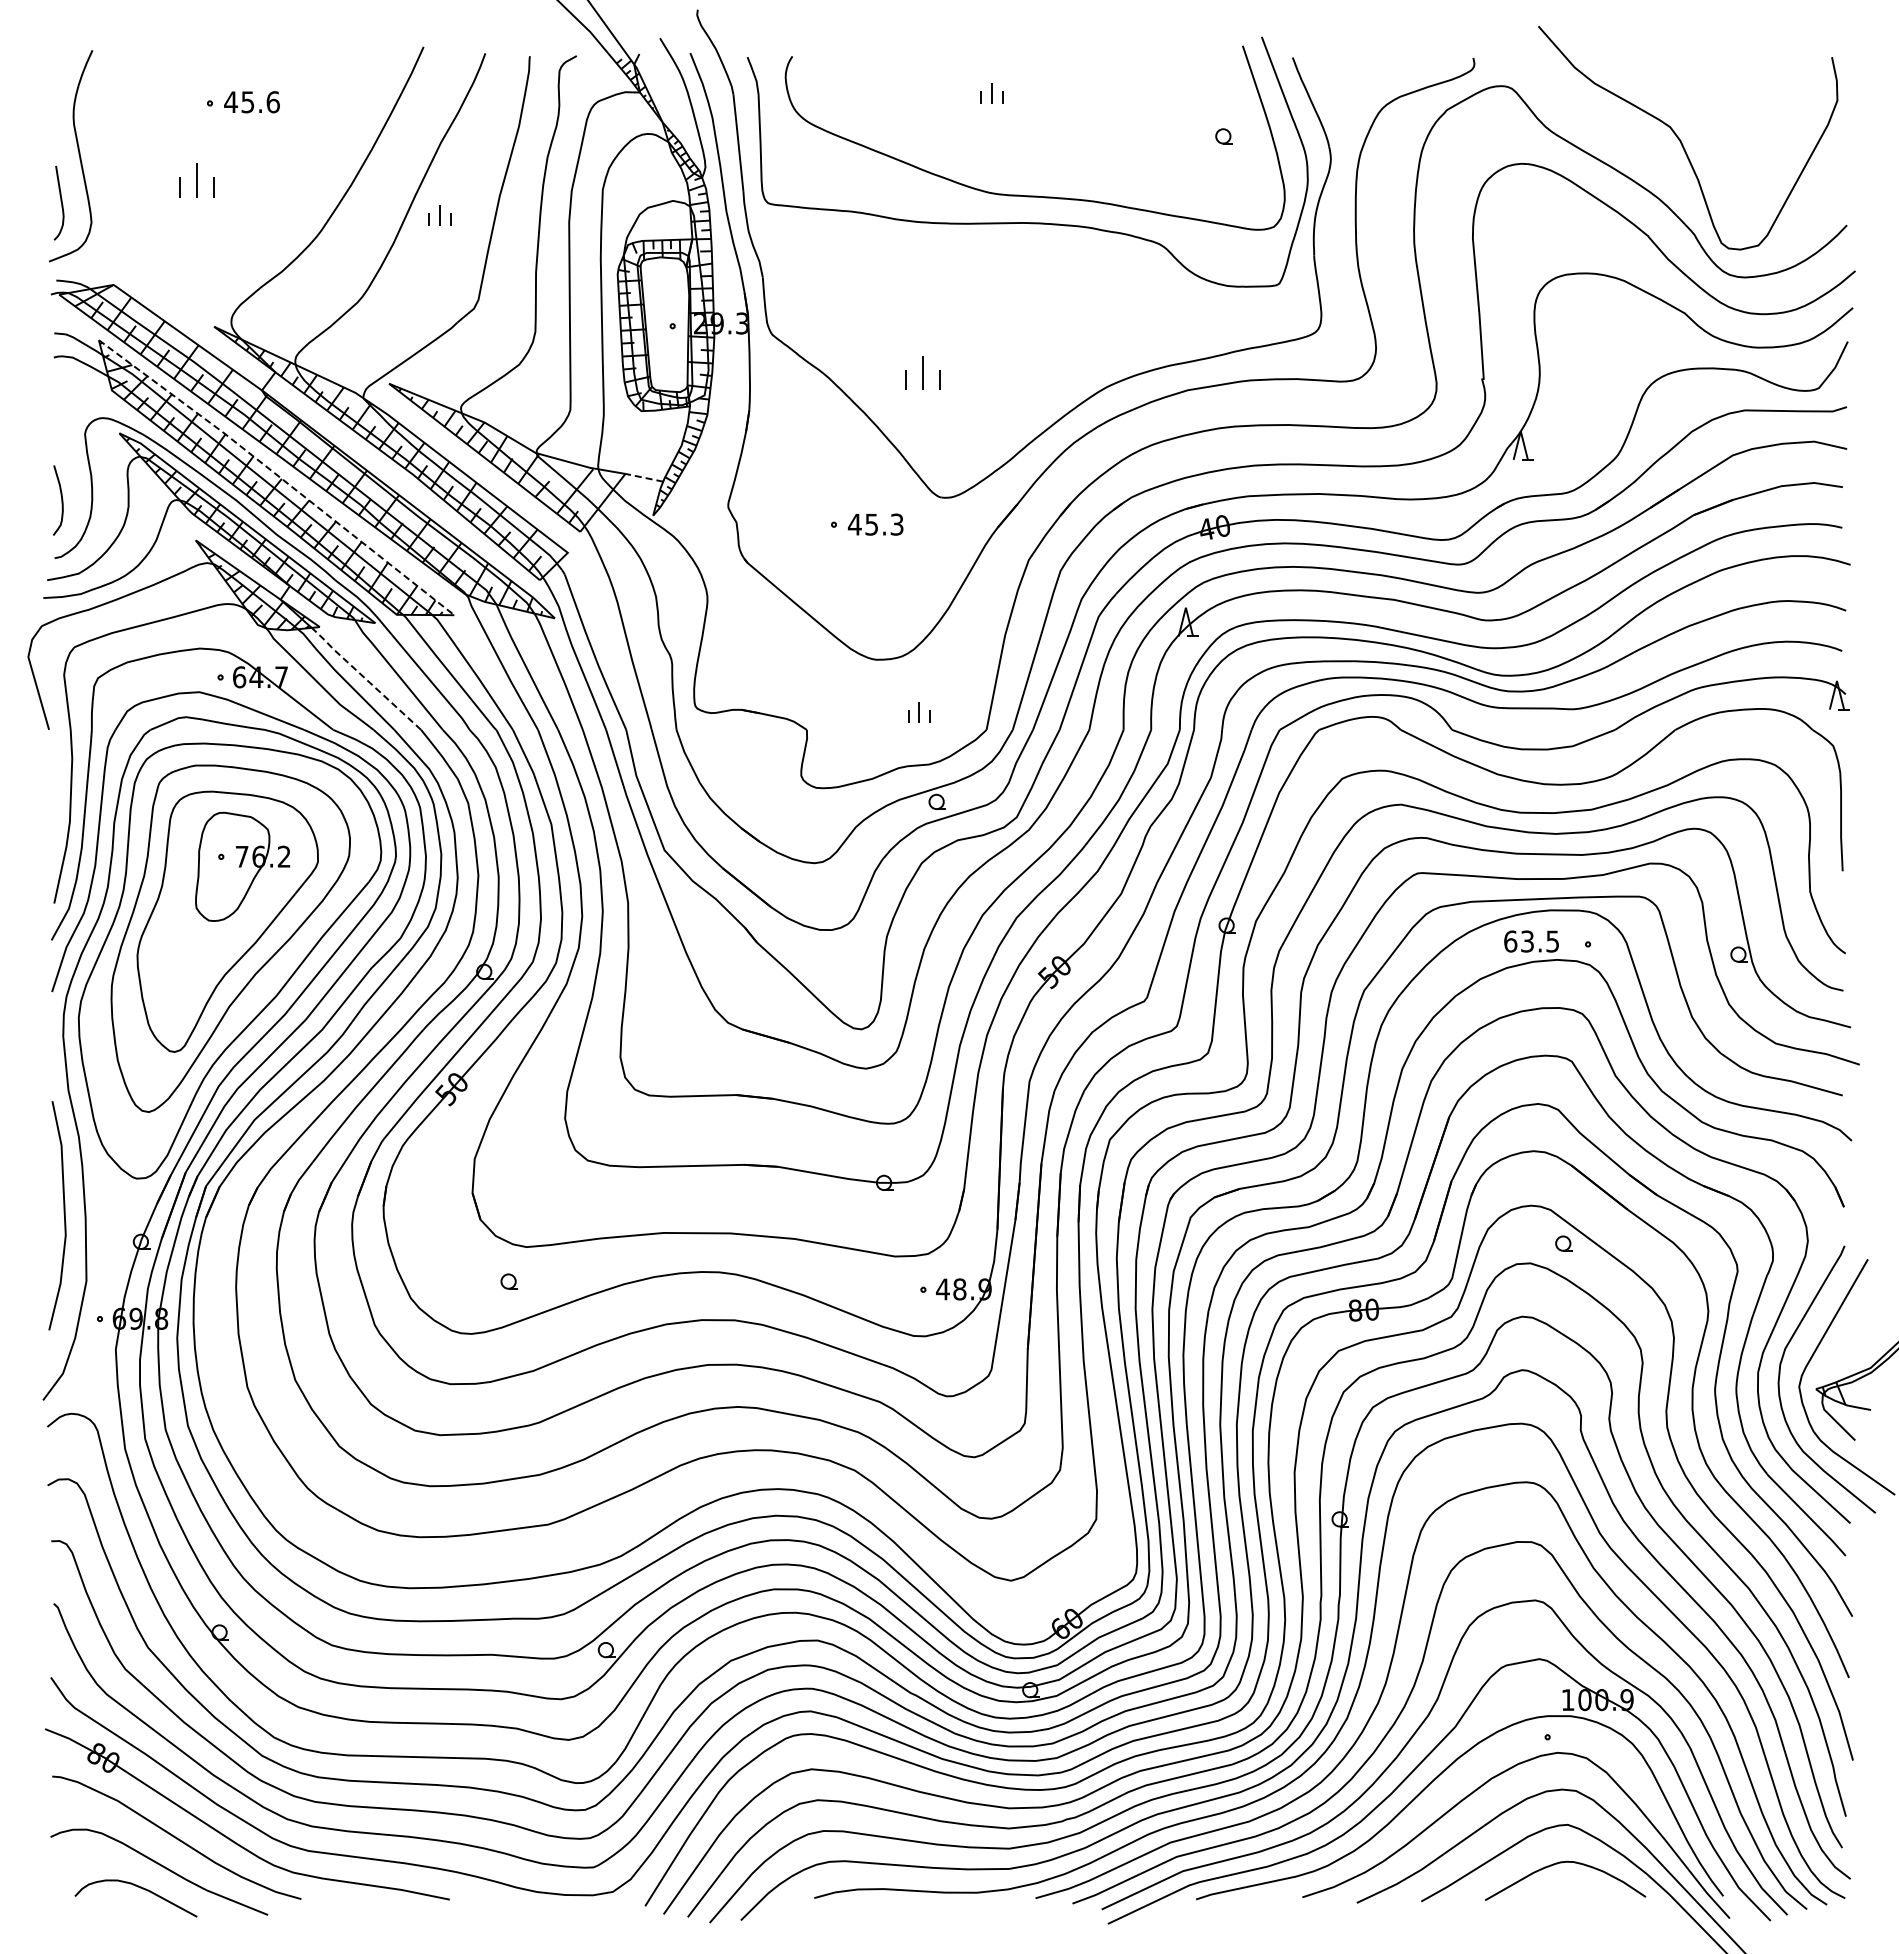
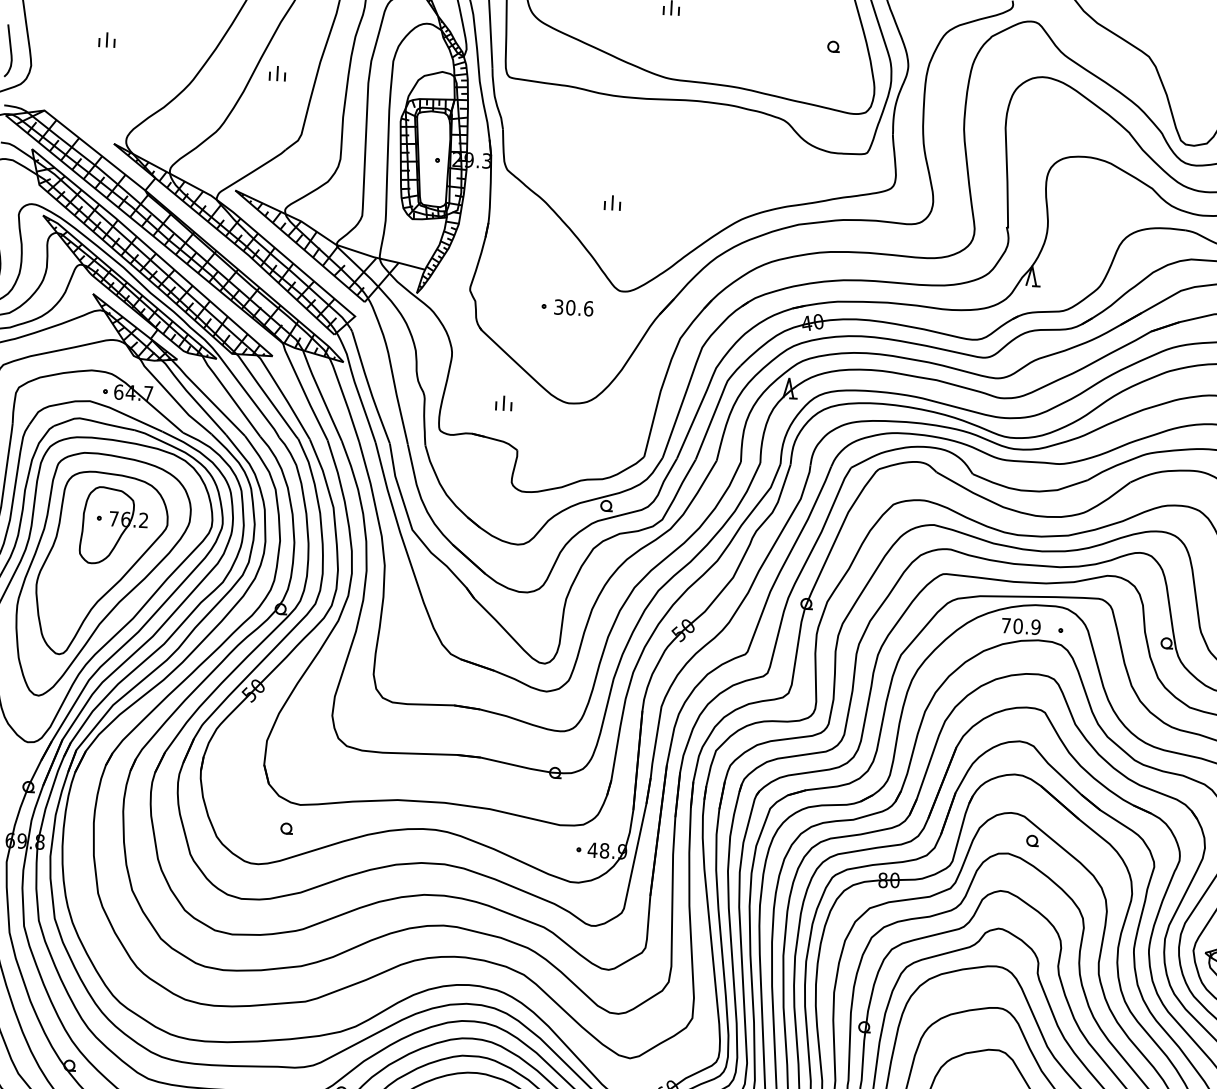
part: (196, 180) -> (106, 39), size x0.62
part: (922, 373) -> (612, 202), size x0.62
line: (278, 475) -> (153, 251), dashed -> solid
line: (643, 477) -> (411, 266), dashed -> solid
text: (875, 524) -> (573, 307), 45.3 -> 30.6
line: (364, 678) -> (207, 397), dashed -> solid
part: (919, 712) -> (503, 403), moved
text: (1531, 941) -> (1020, 626), 63.5 -> 70.9

